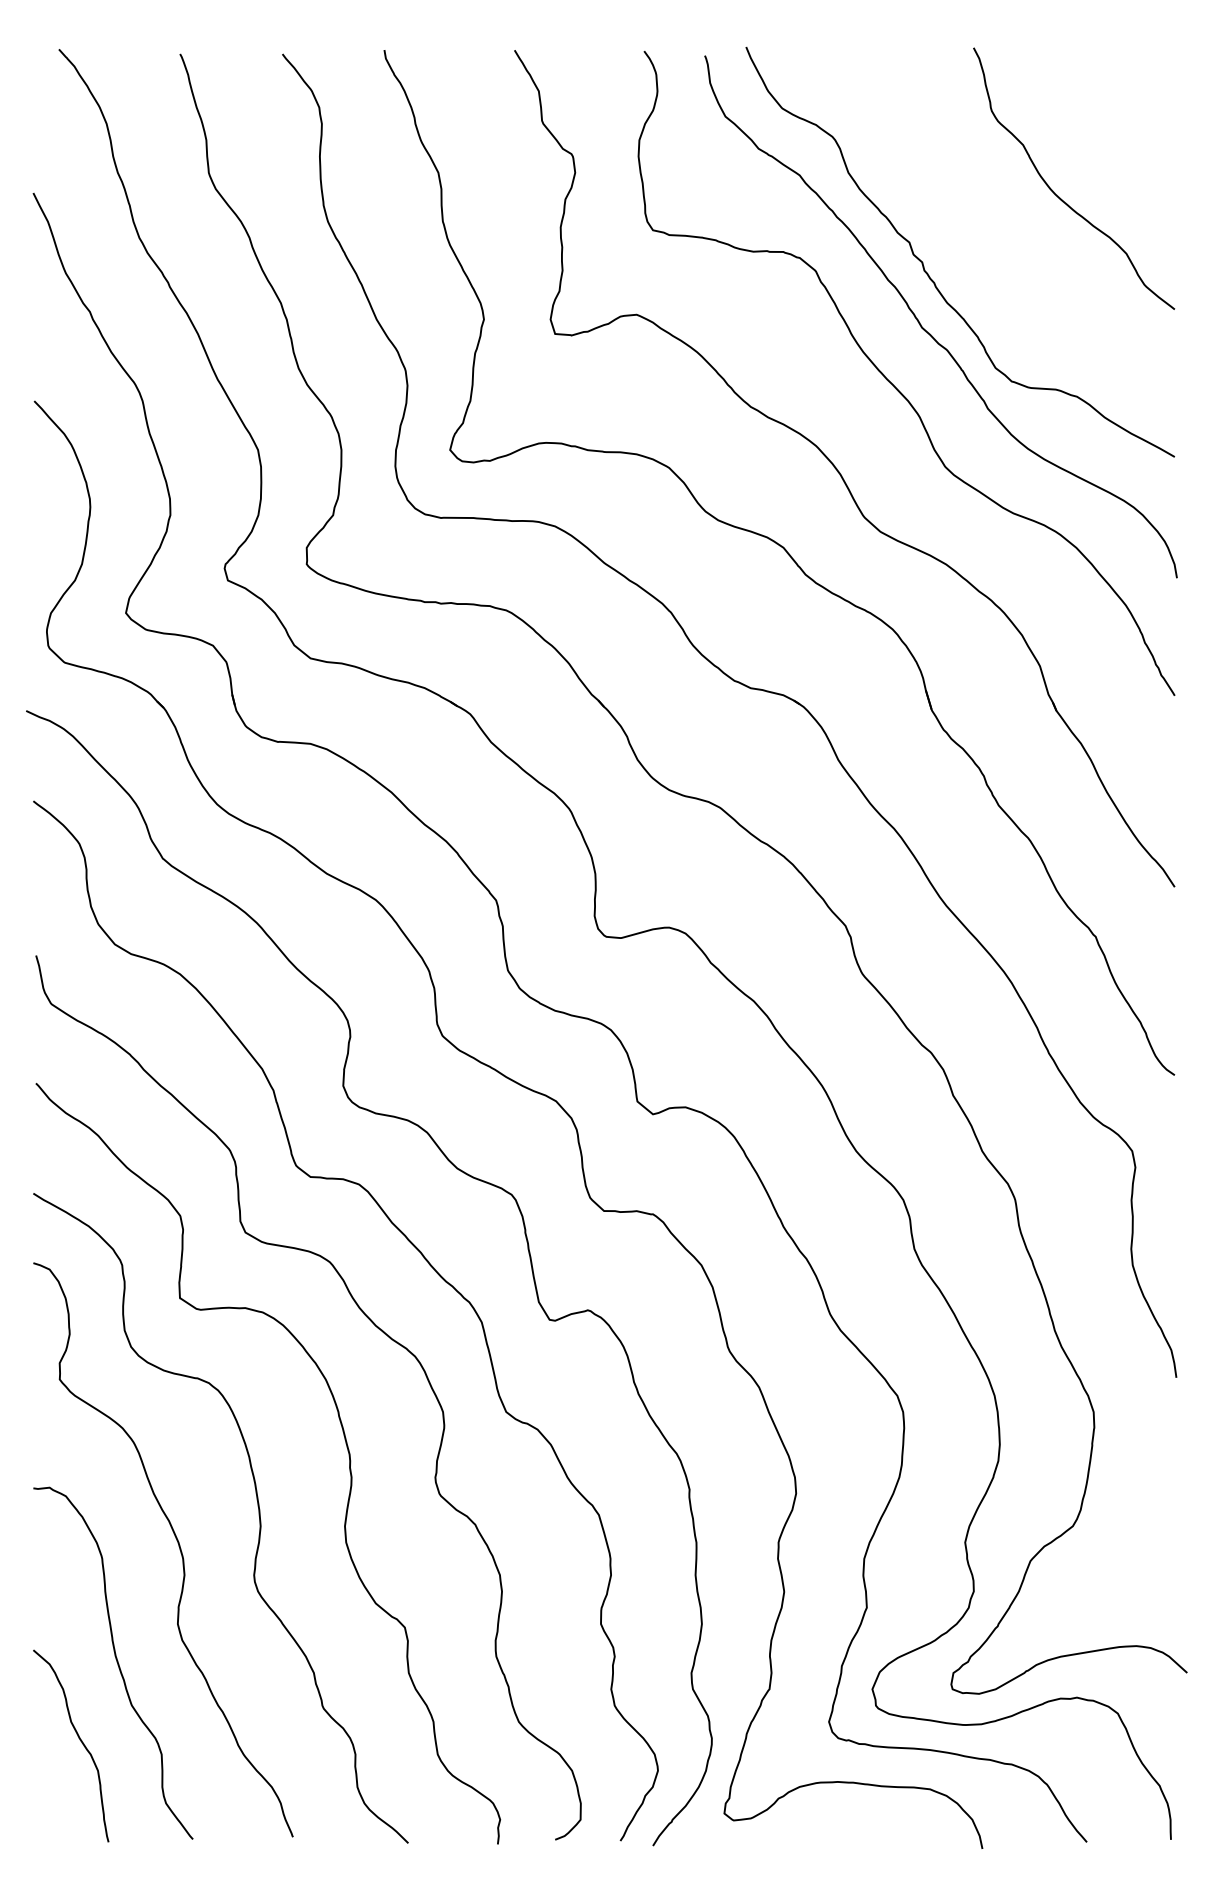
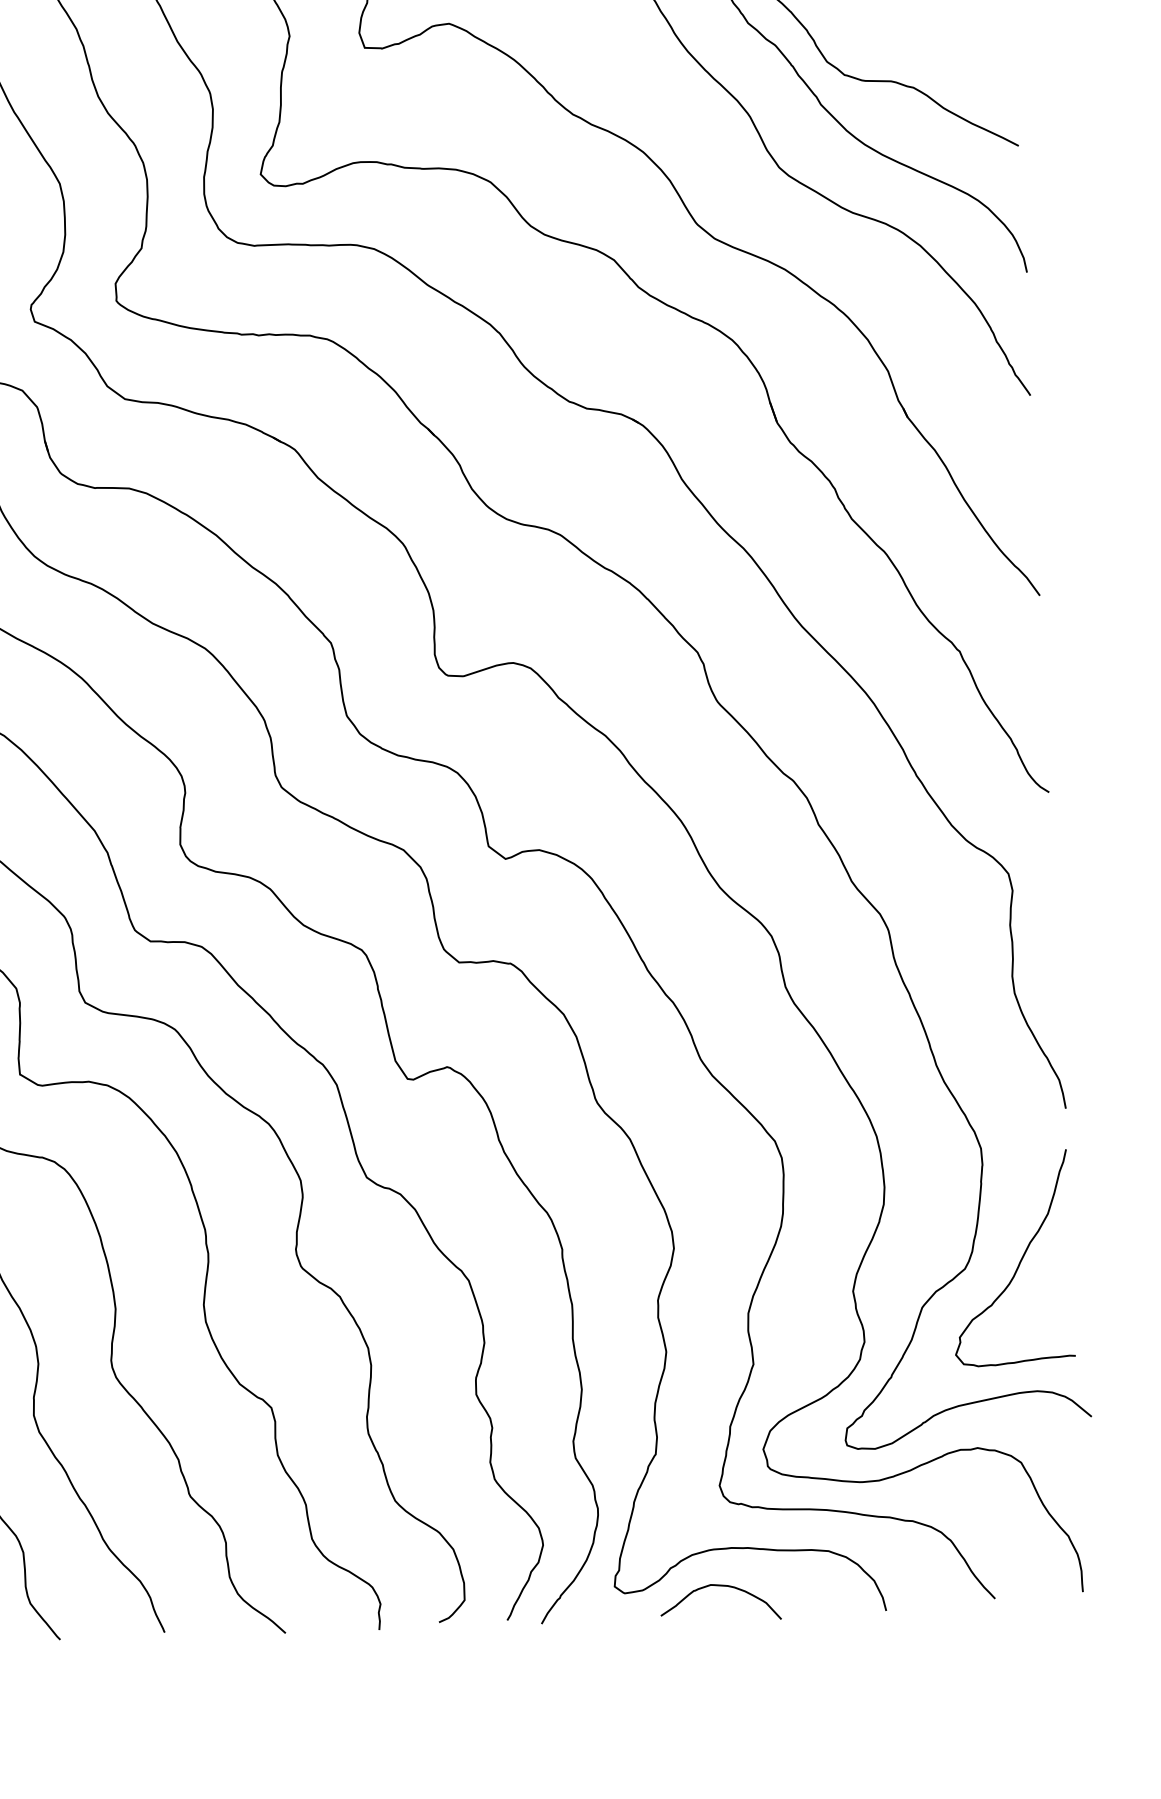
curve: (1124, 1522) -> (1018, 1262), added
curve: (824, 1818) -> (719, 1586), added

